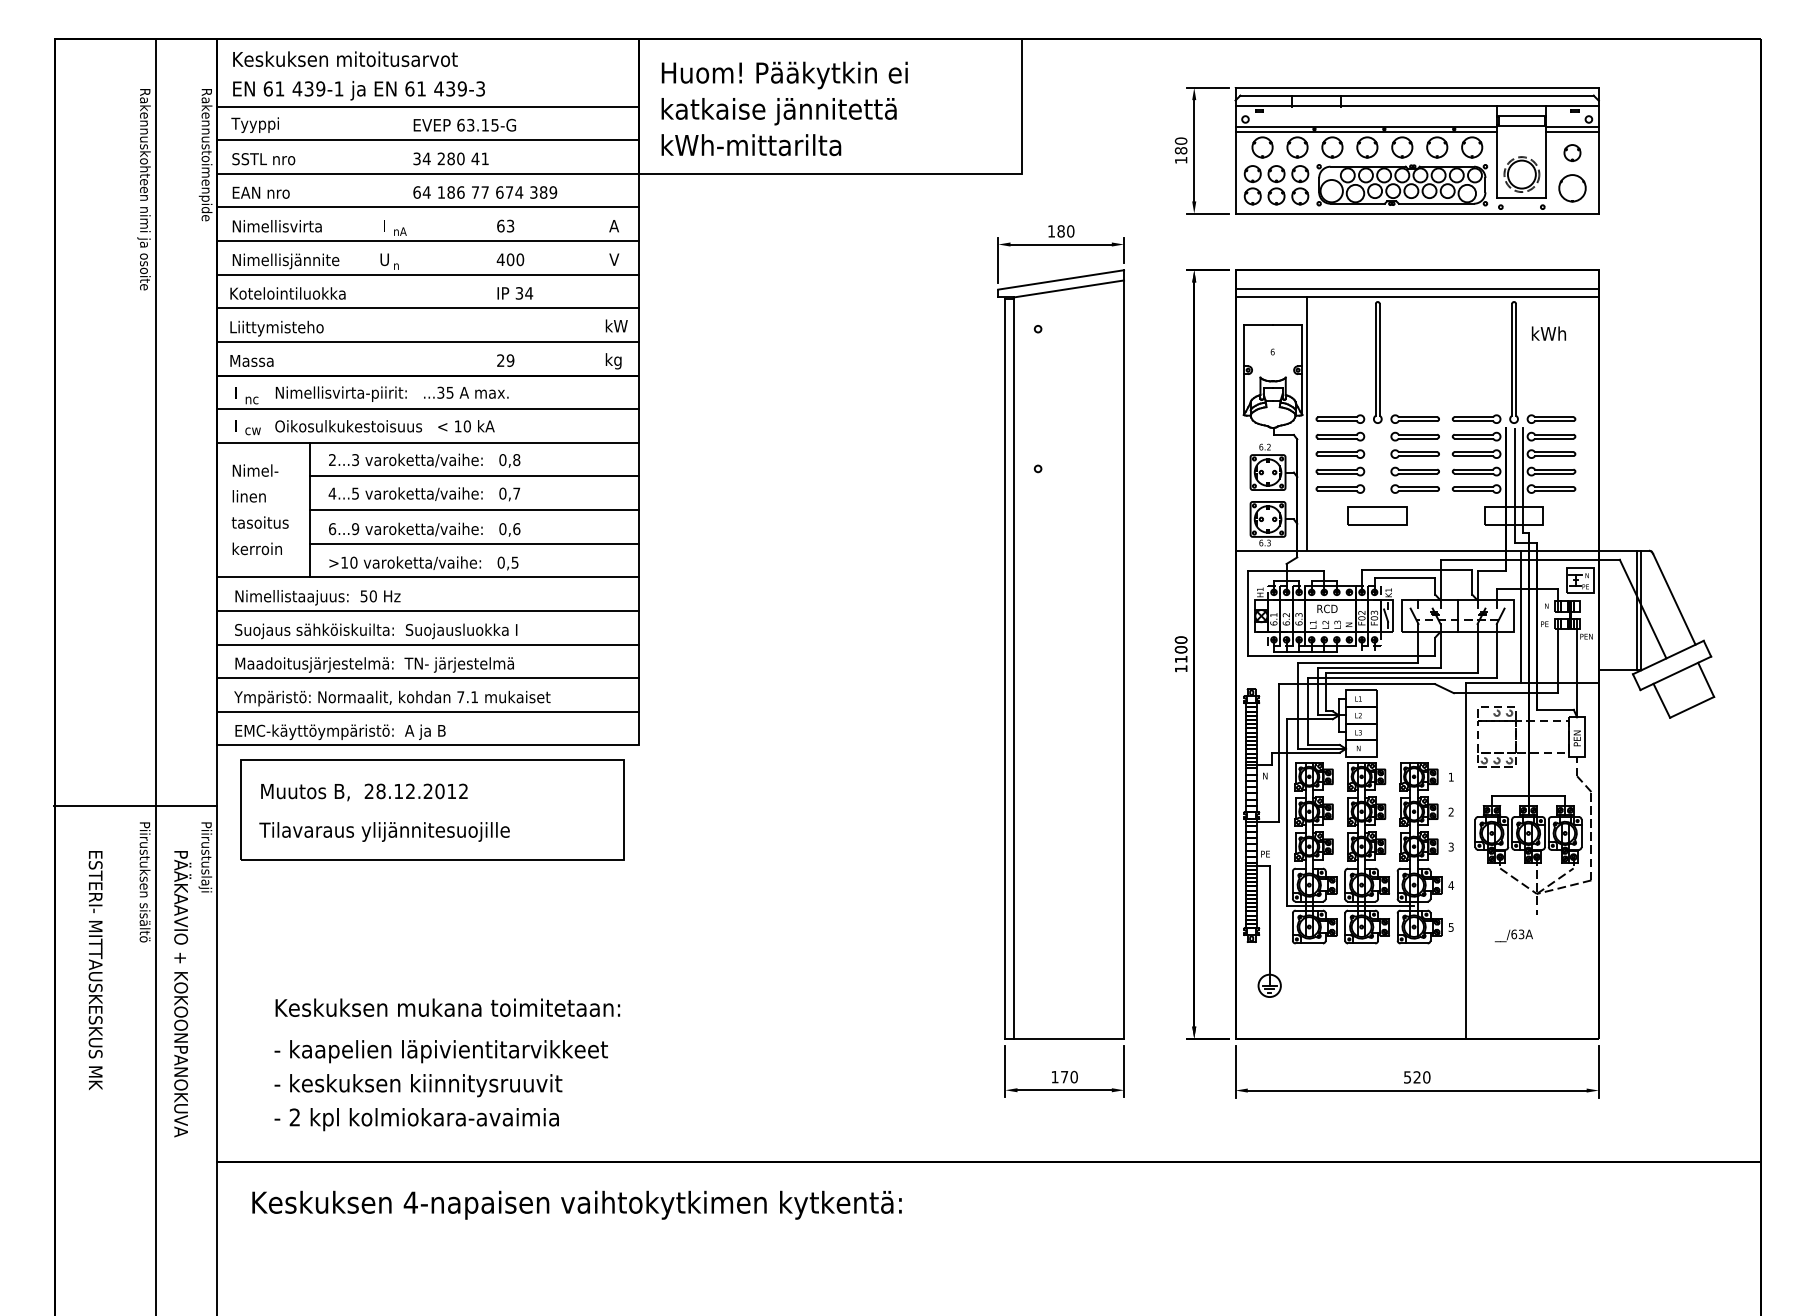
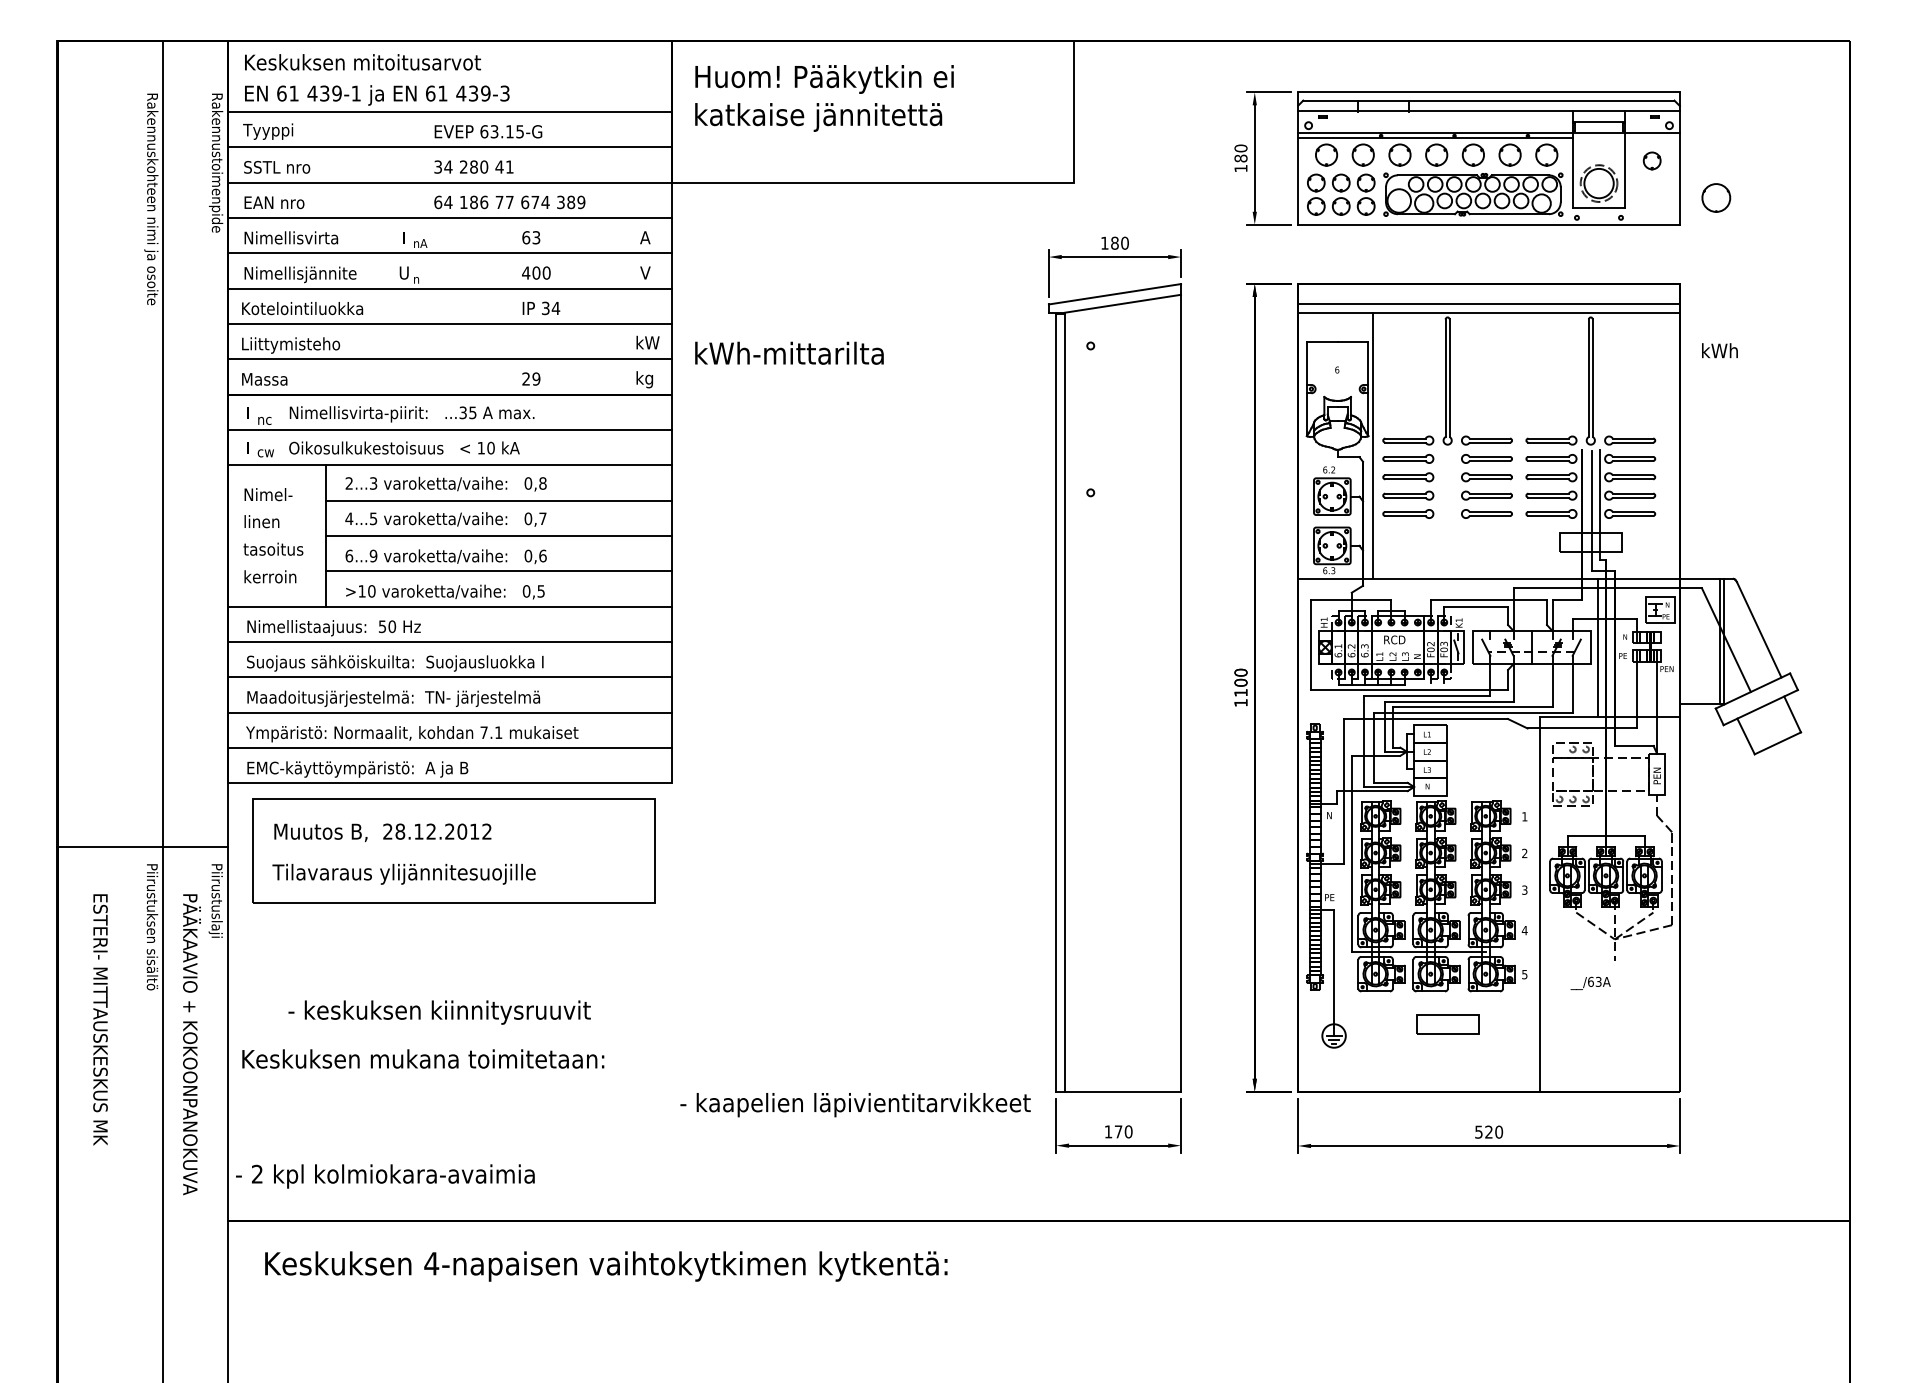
line: (1572, 131) -> (1652, 138), removed
text: (751, 145) -> (789, 353), moved
part: (1572, 188) -> (1716, 198), moved
text: (1548, 333) -> (1719, 350), moved
part: (1377, 515) -> (1447, 1024), moved
text: (447, 1007) -> (422, 1058), moved
text: (440, 1051) -> (854, 1104), moved
text: (418, 1085) -> (439, 1012), moved
text: (416, 1119) -> (385, 1176), moved

